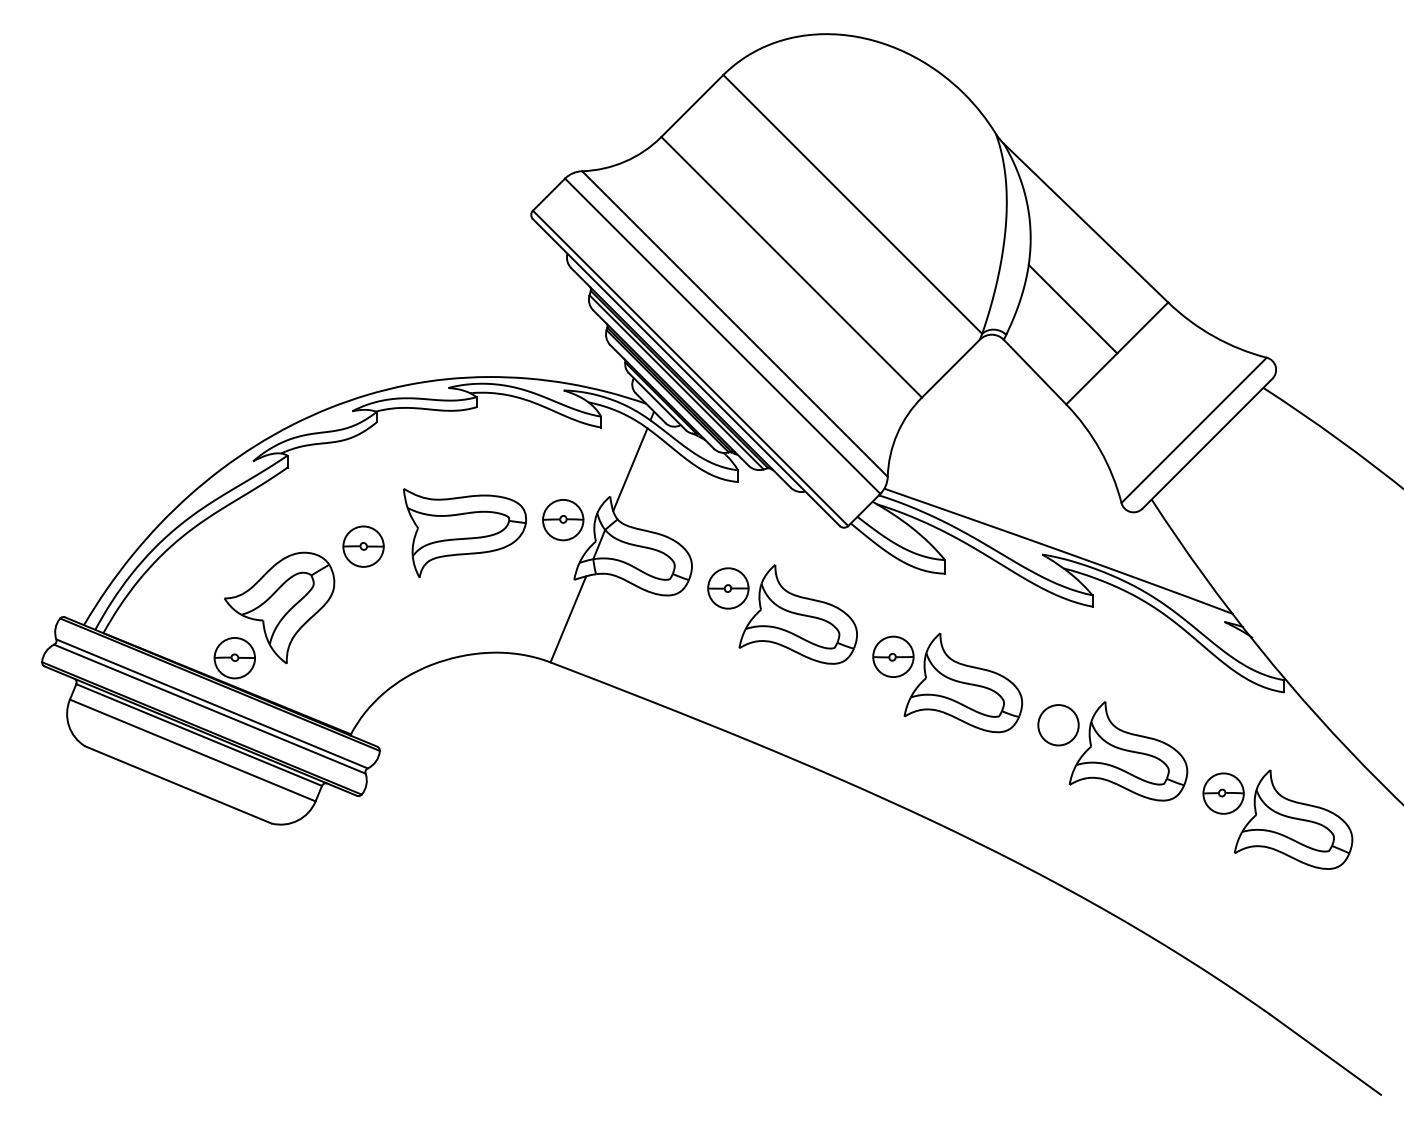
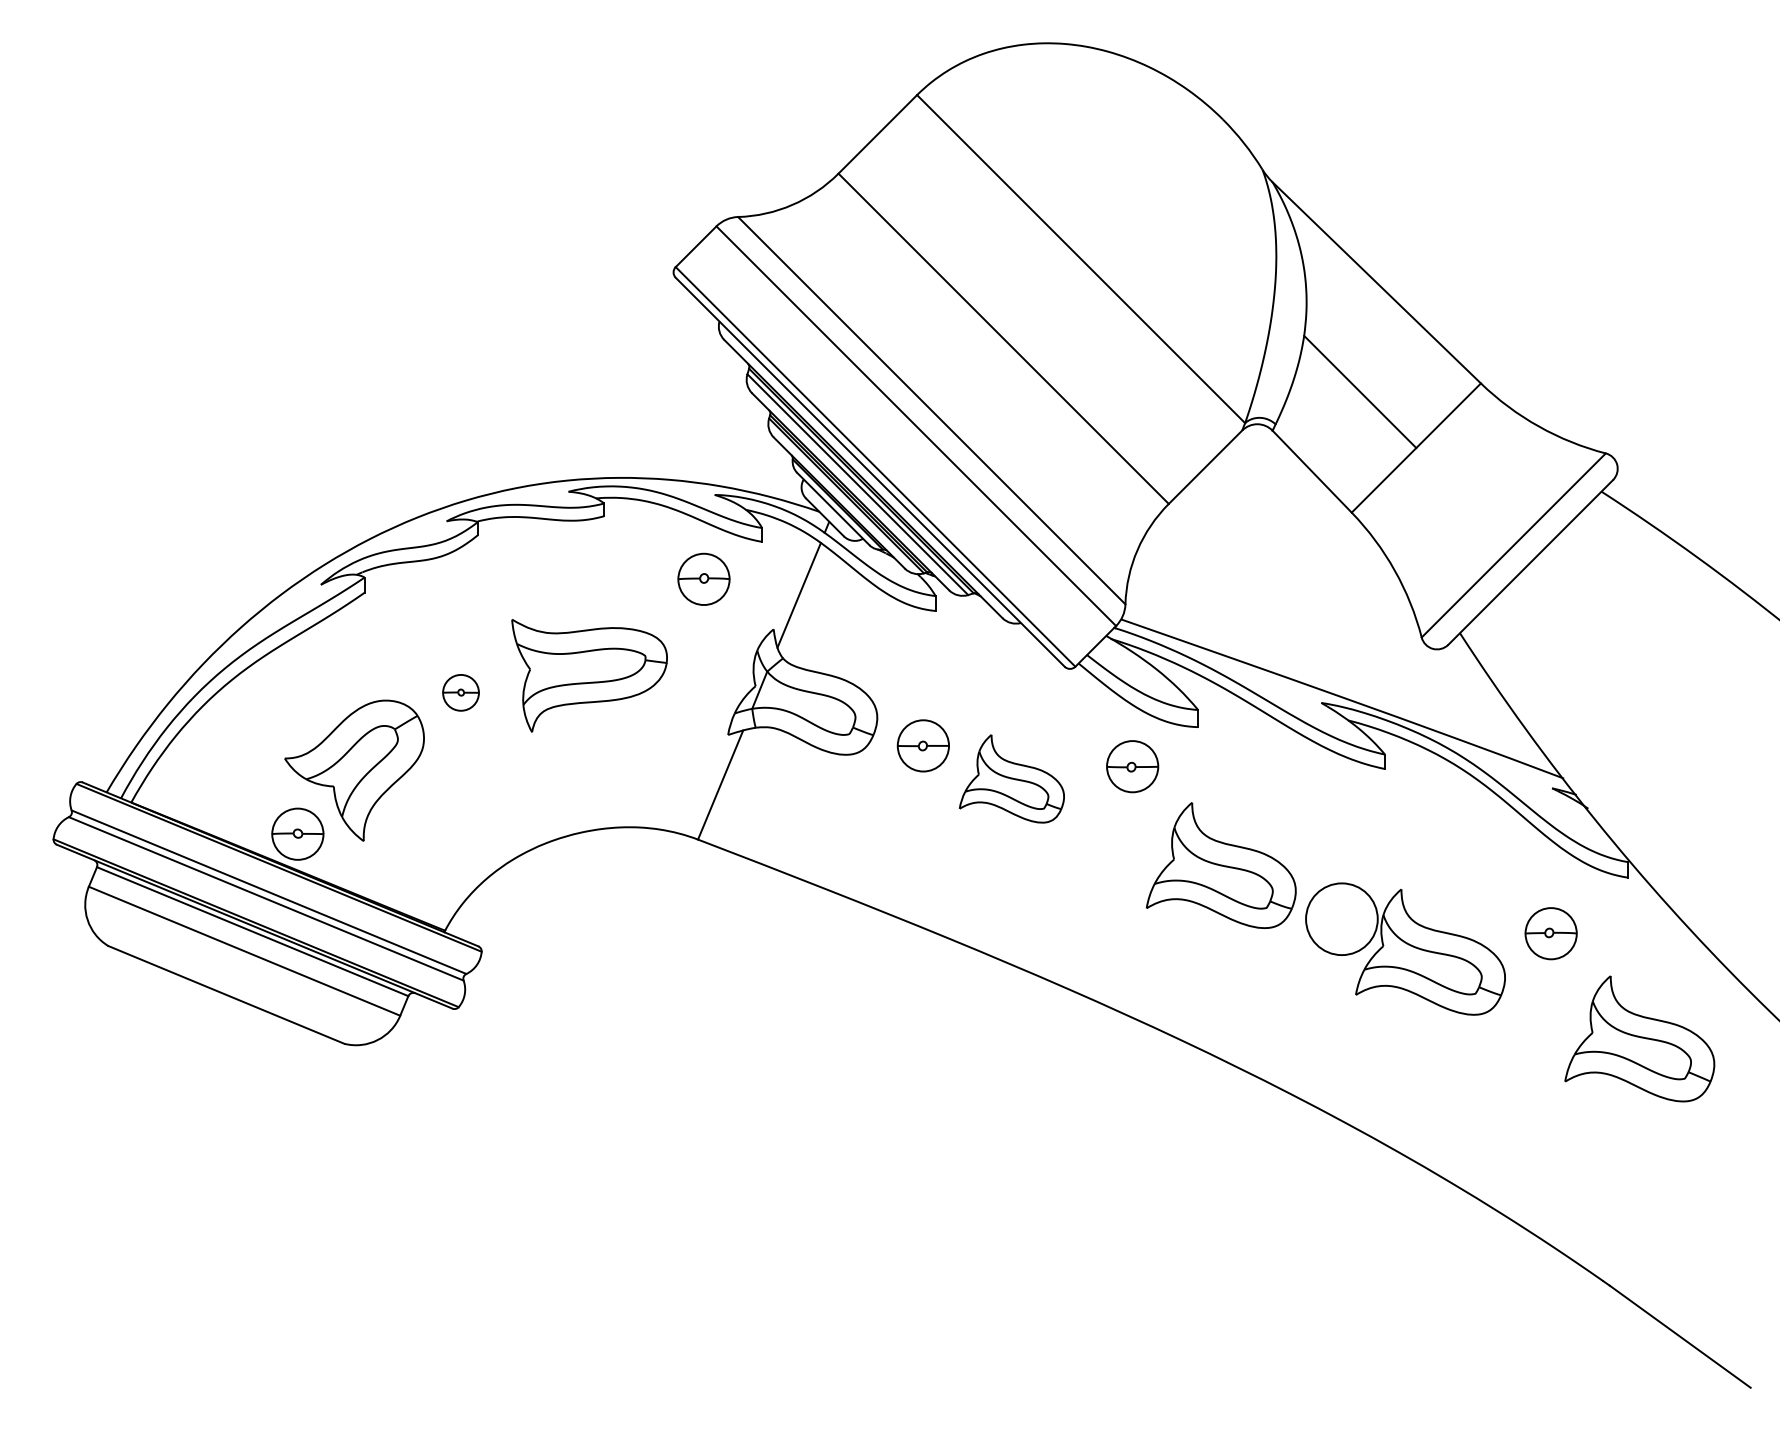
part: (563, 520) -> (704, 579), moved
part: (363, 546) -> (460, 692), size x0.7
part: (797, 614) -> (1011, 778), size x0.7
part: (893, 656) -> (1132, 766), moved
circle: (1058, 725) -> (1341, 919), size x1.4
part: (1223, 793) -> (1551, 933), moved

